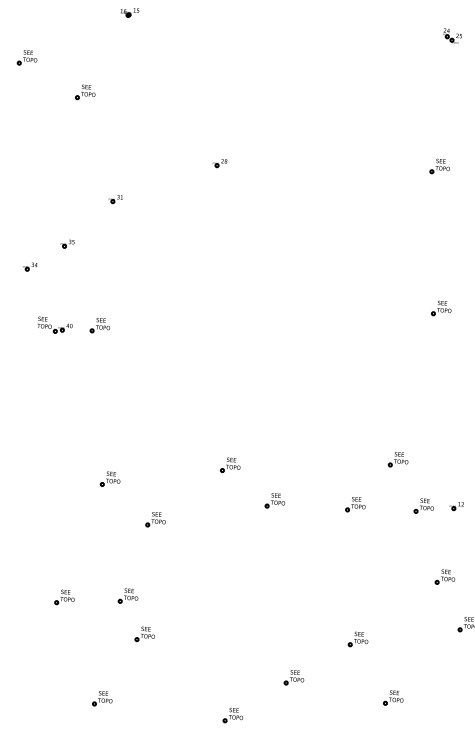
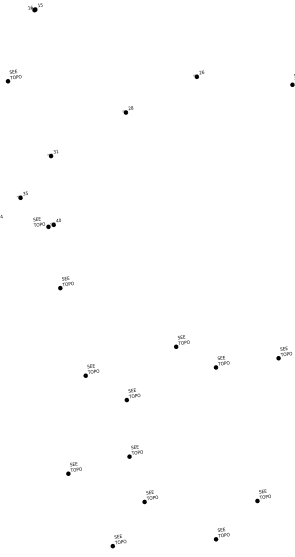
part: (317, 135) -> (198, 74), added
part: (54, 324) -> (46, 221), moved
part: (99, 325) -> (65, 282), moved
part: (127, 595) -> (134, 451), moved
part: (144, 634) -> (149, 496), moved

